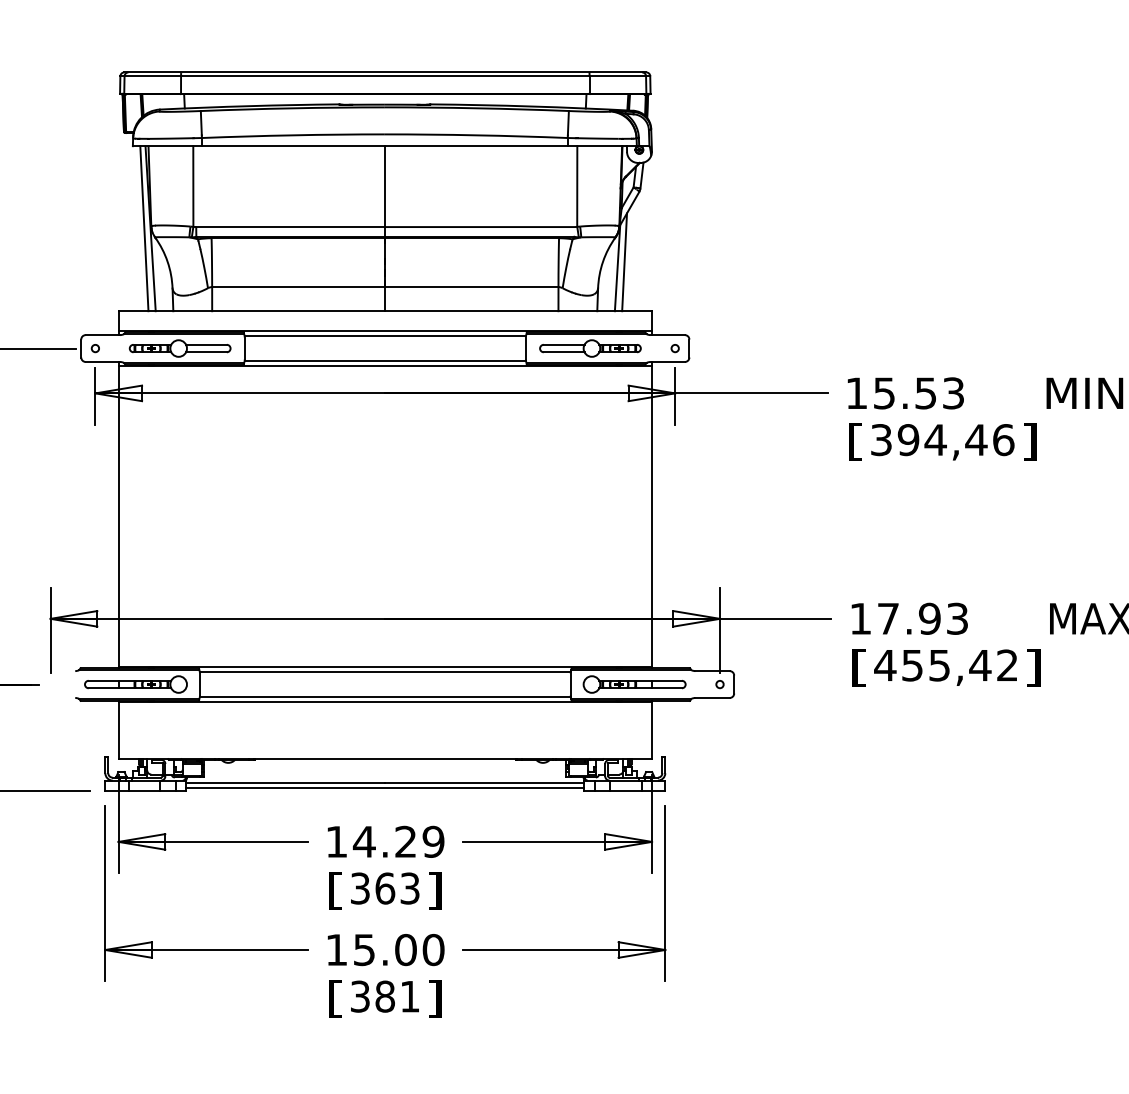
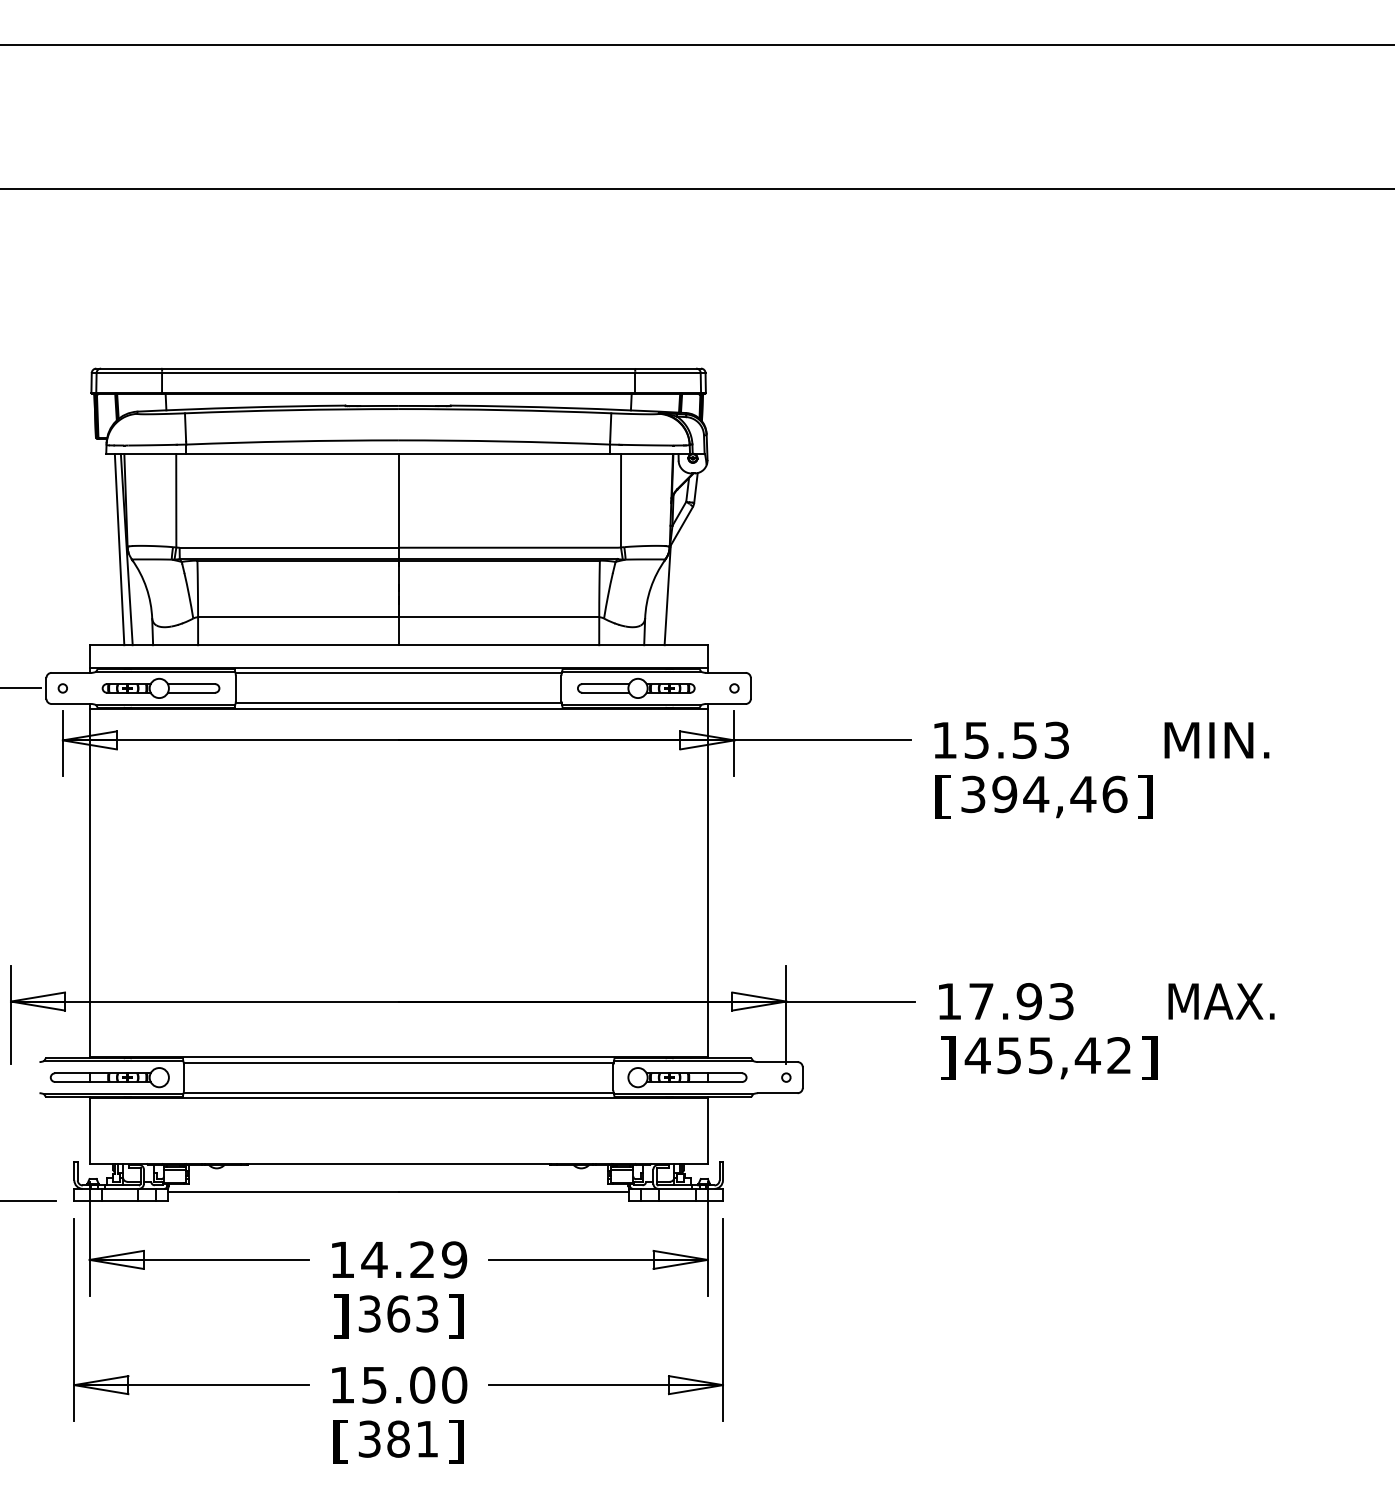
line: (624, 262) -> (675, 588), removed
text: (859, 667) -> (947, 1057), [ -> ]
line: (385, 788) -> (398, 1197), removed
text: (335, 890) -> (340, 1316), [ -> ]

